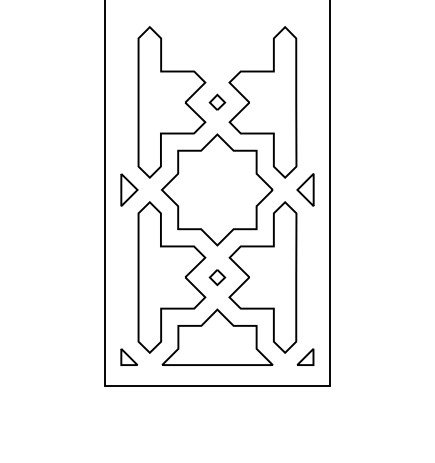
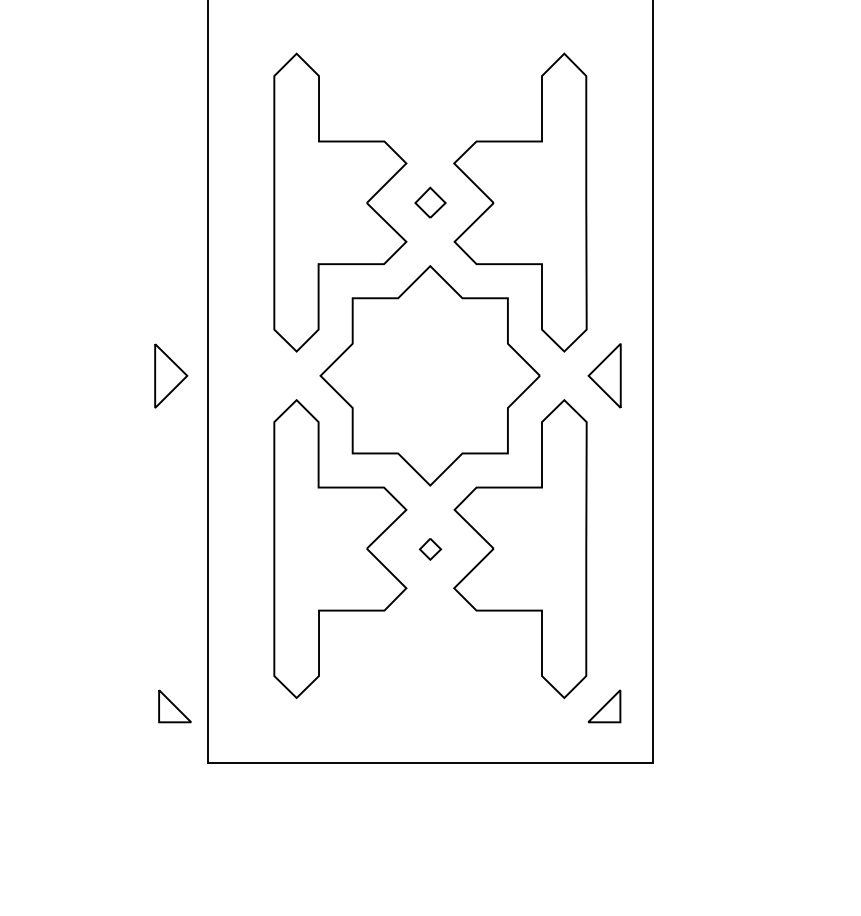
part: (129, 189) -> (171, 374), moved
part: (217, 277) -> (430, 549), size x0.7
part: (217, 336) -> (430, 665), removed
part: (128, 356) -> (173, 705), moved

